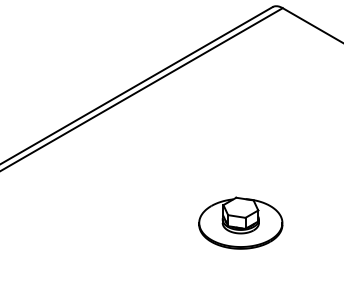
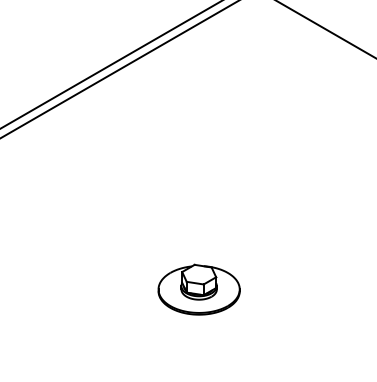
part: (240, 222) -> (198, 288), size x0.7

